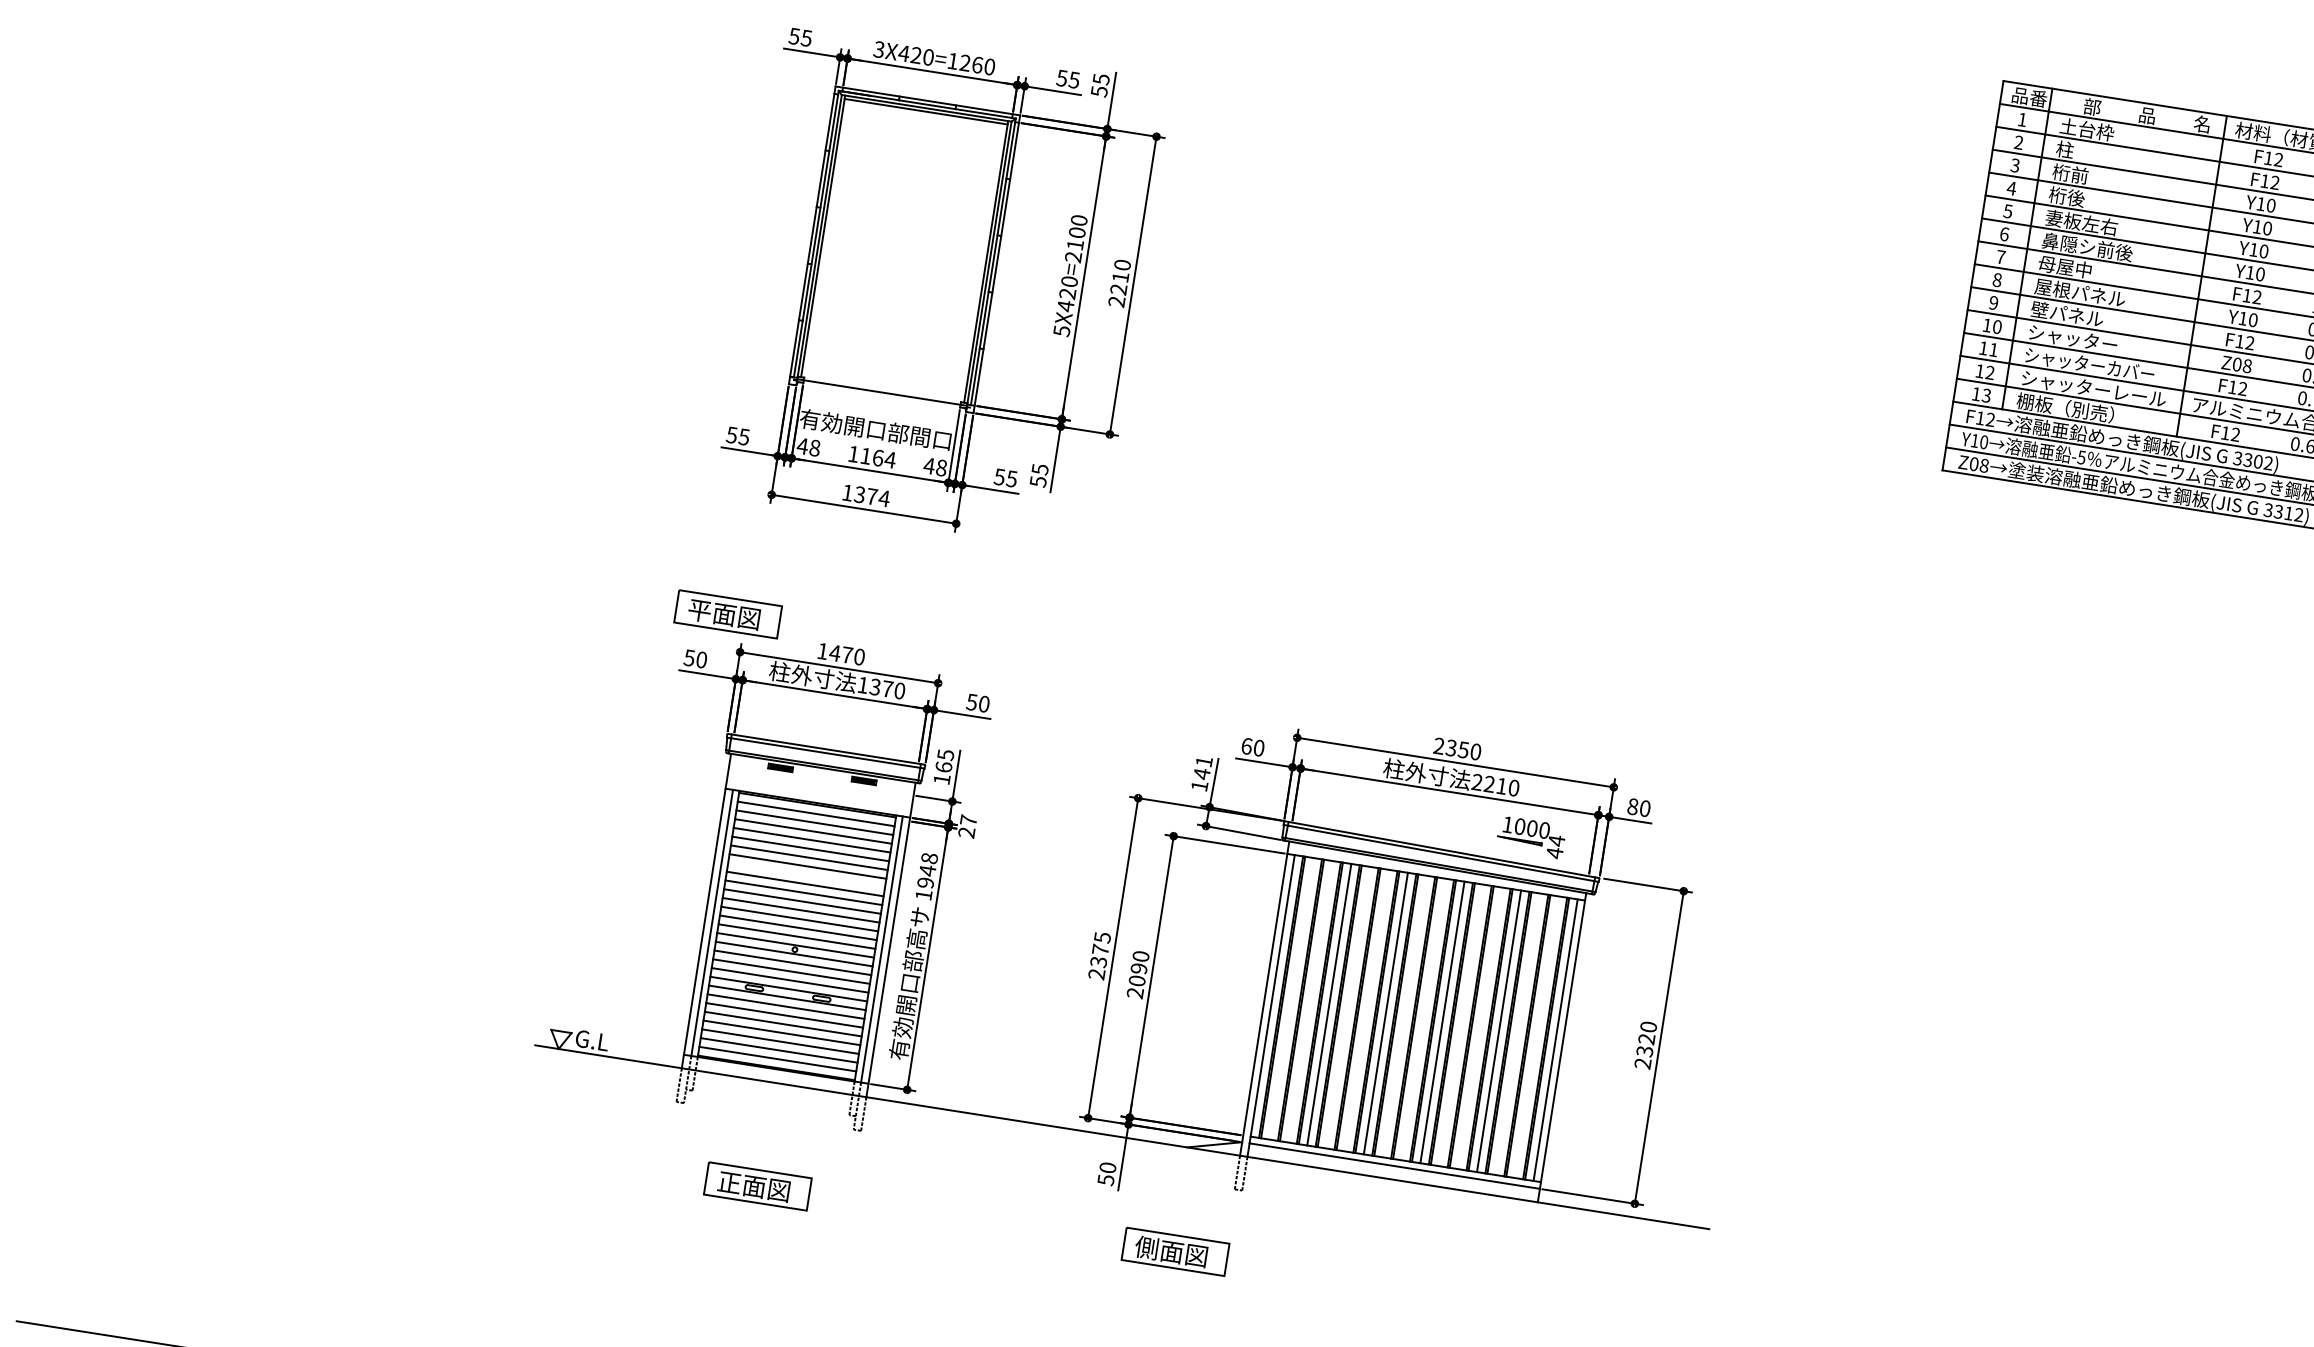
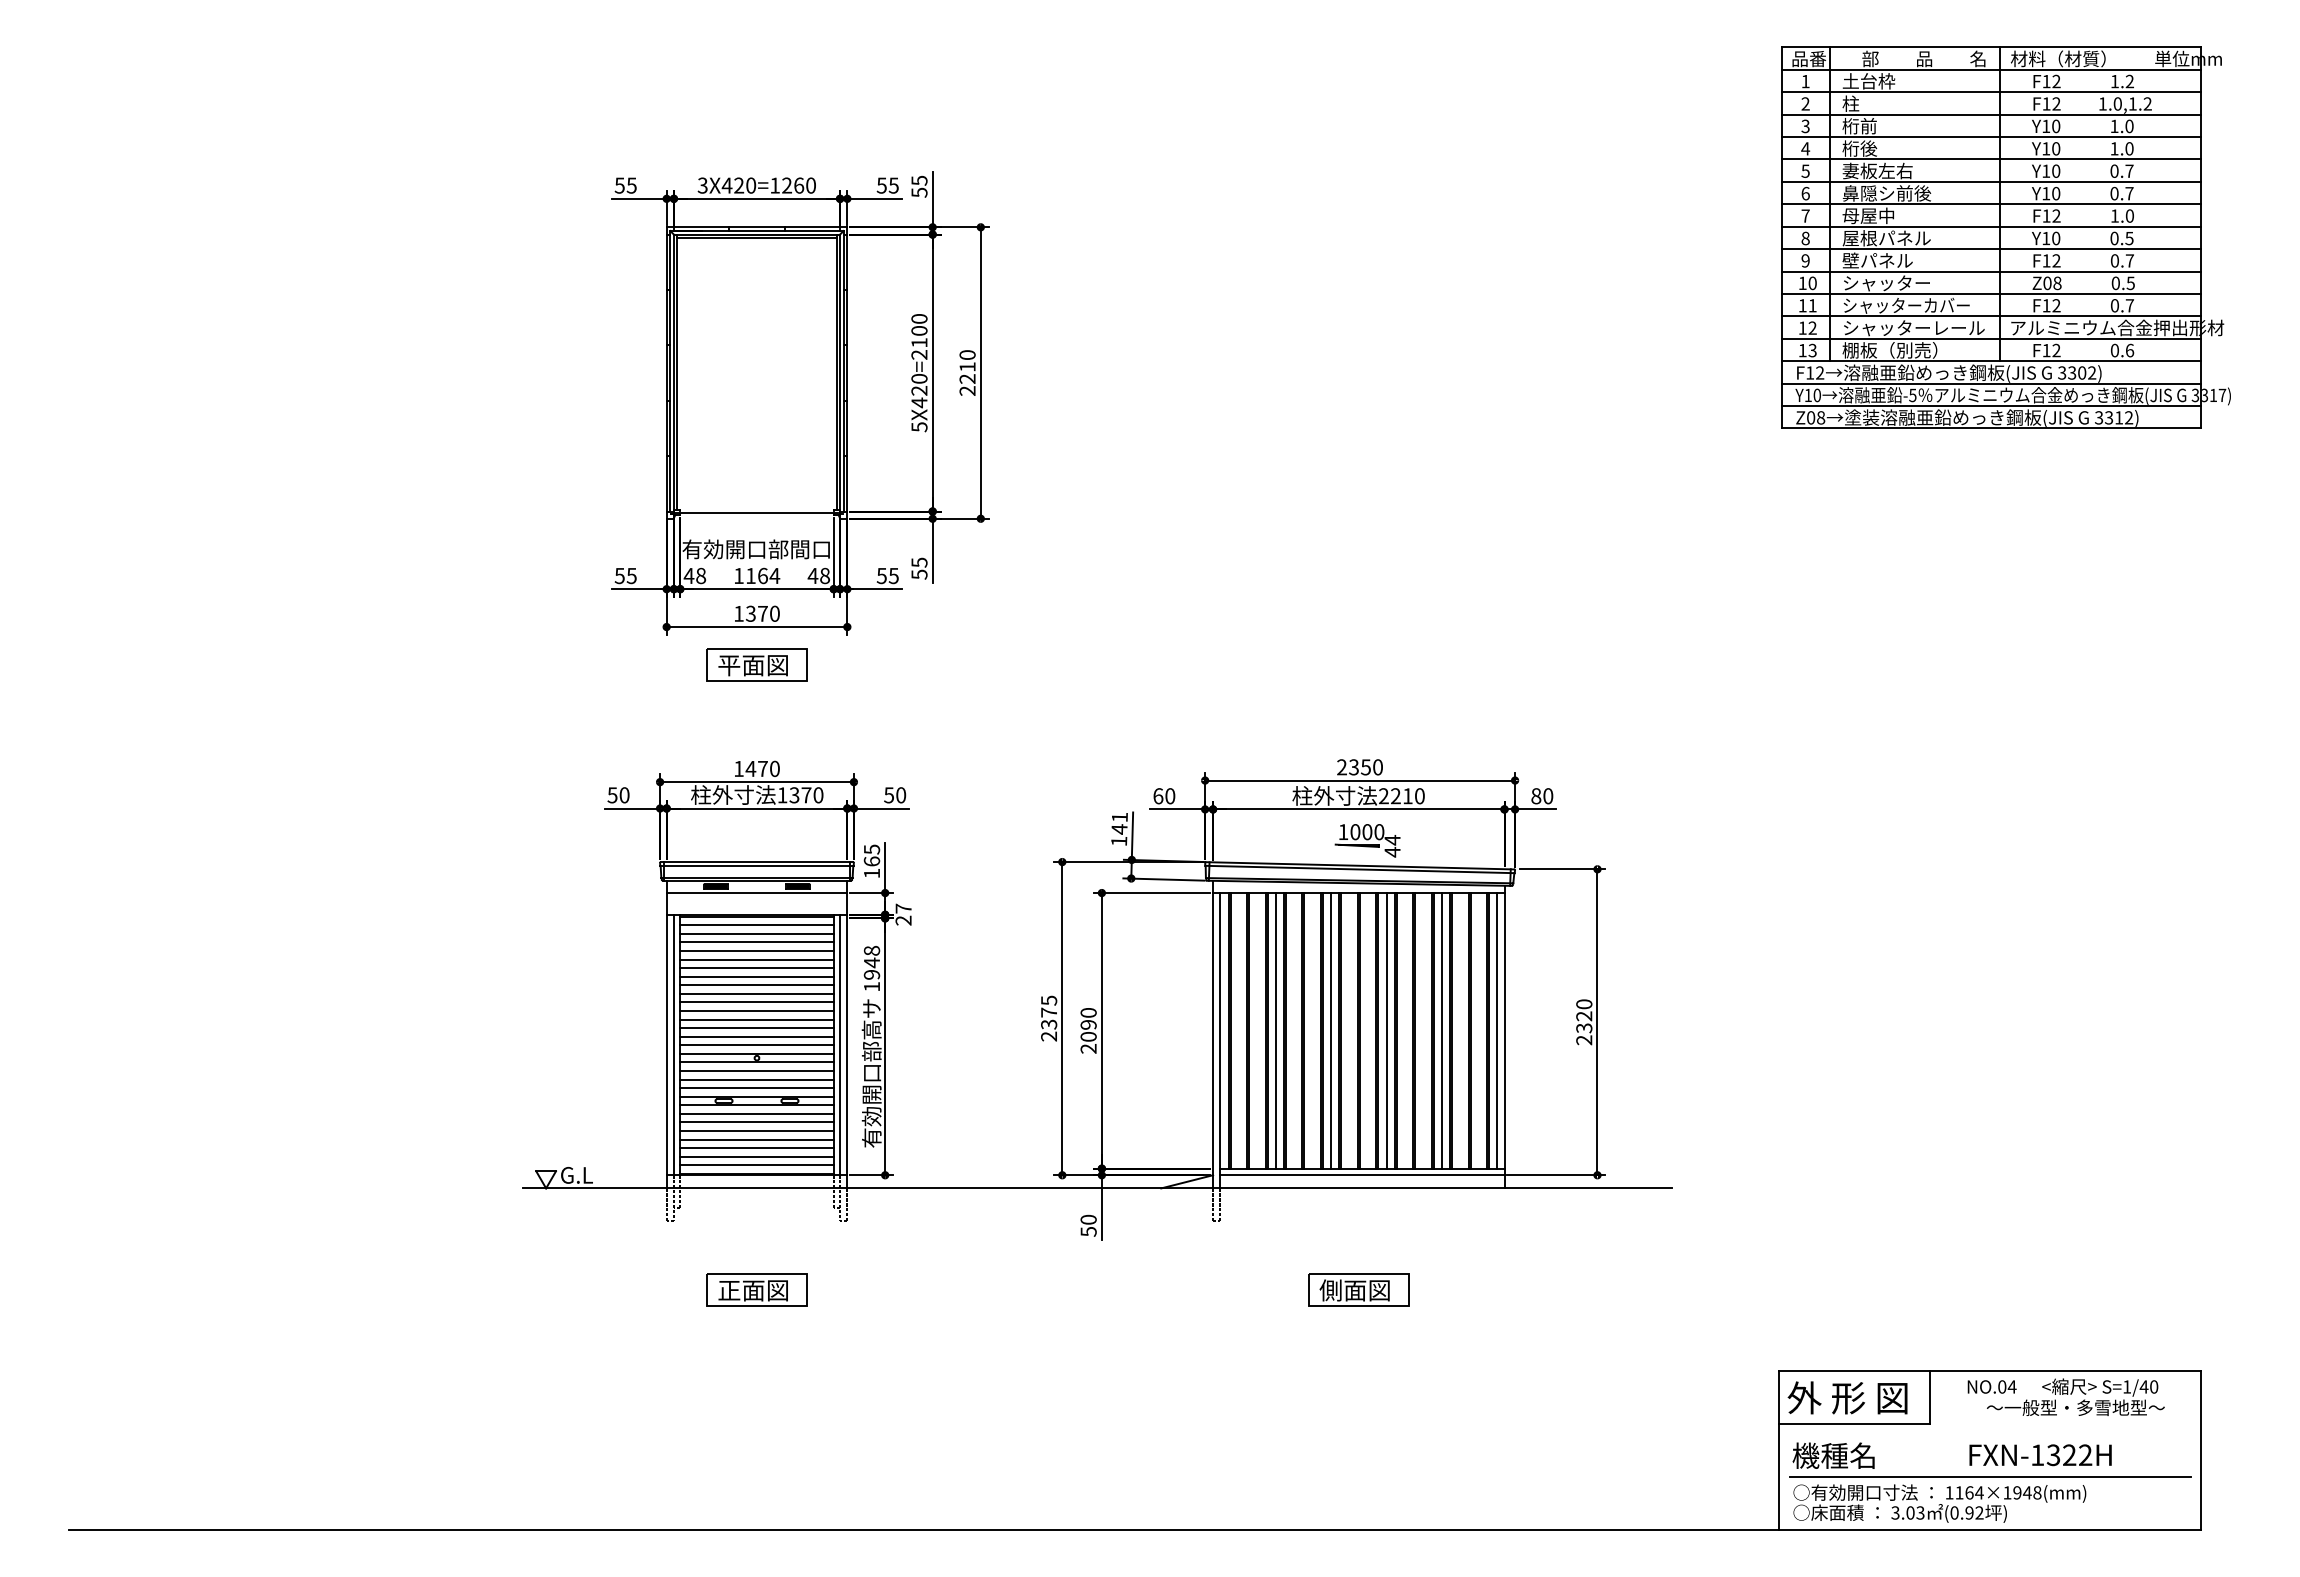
text: (883, 498) -> (774, 613), 1374 -> 1370
part: (727, 614) -> (756, 664), moved
line: (820, 780) -> (756, 892), added
part: (1531, 837) -> (1367, 840), moved
line: (806, 875) -> (756, 985), added
part: (1175, 1251) -> (1358, 1289), moved

